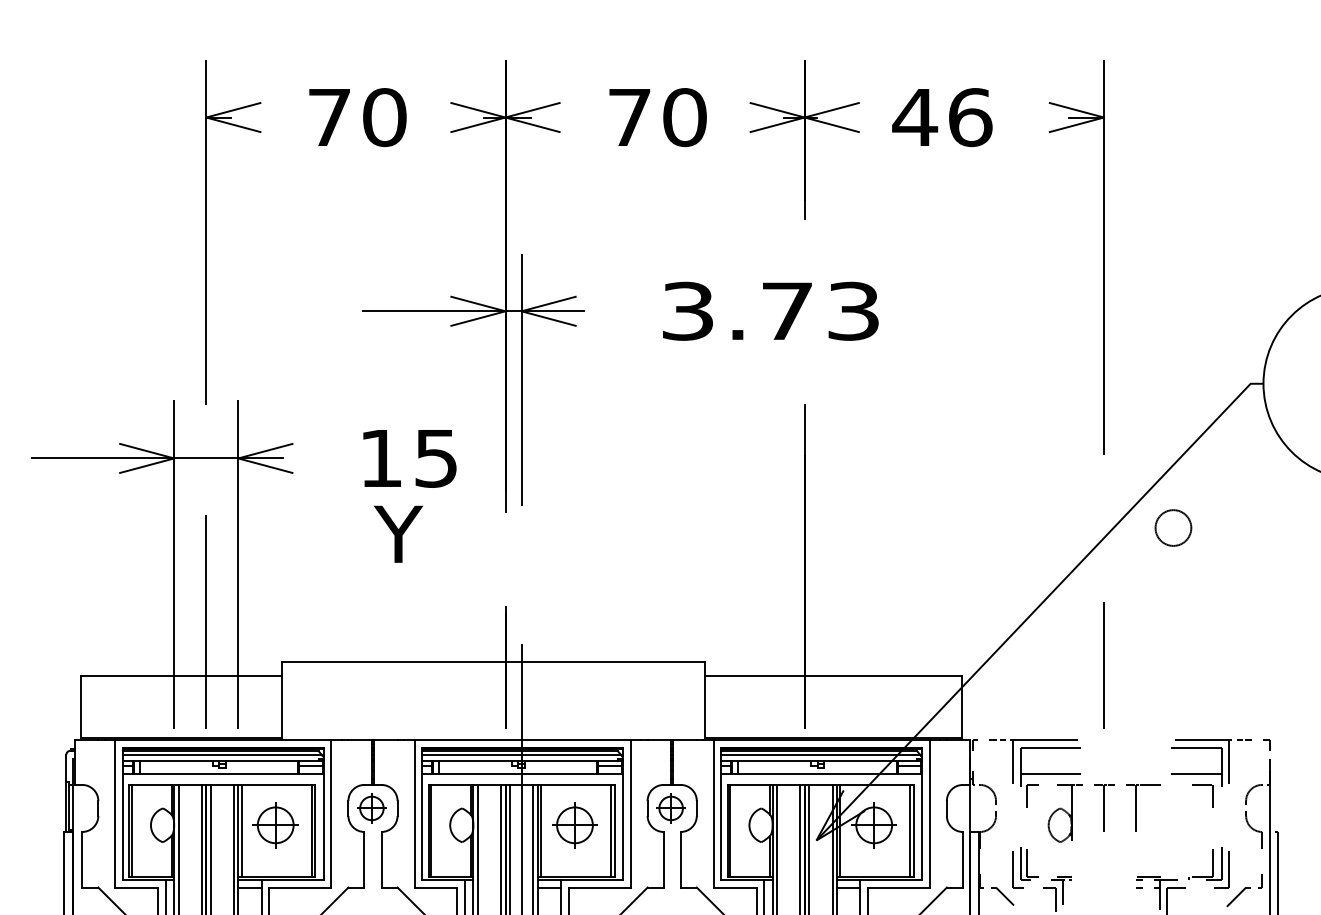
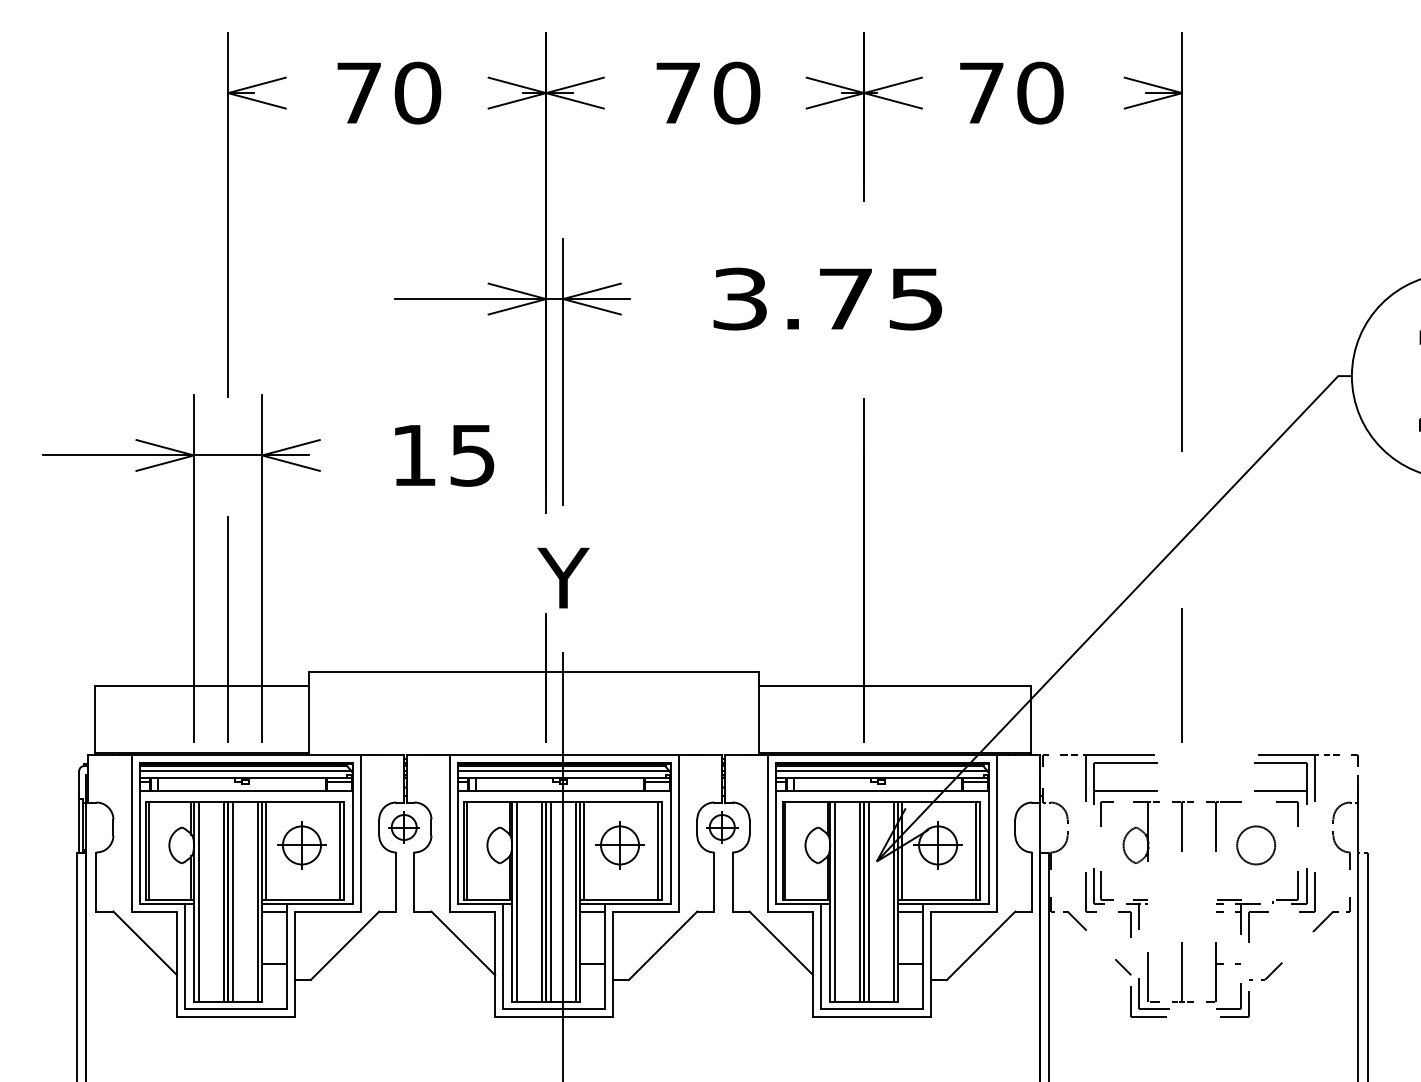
text: (942, 116) -> (1010, 92), 46 -> 70
text: (852, 310) -> (915, 298), 3.73 -> 3.75
circle: (1173, 528) -> (1256, 845), moved
text: (398, 533) -> (563, 577), moved

